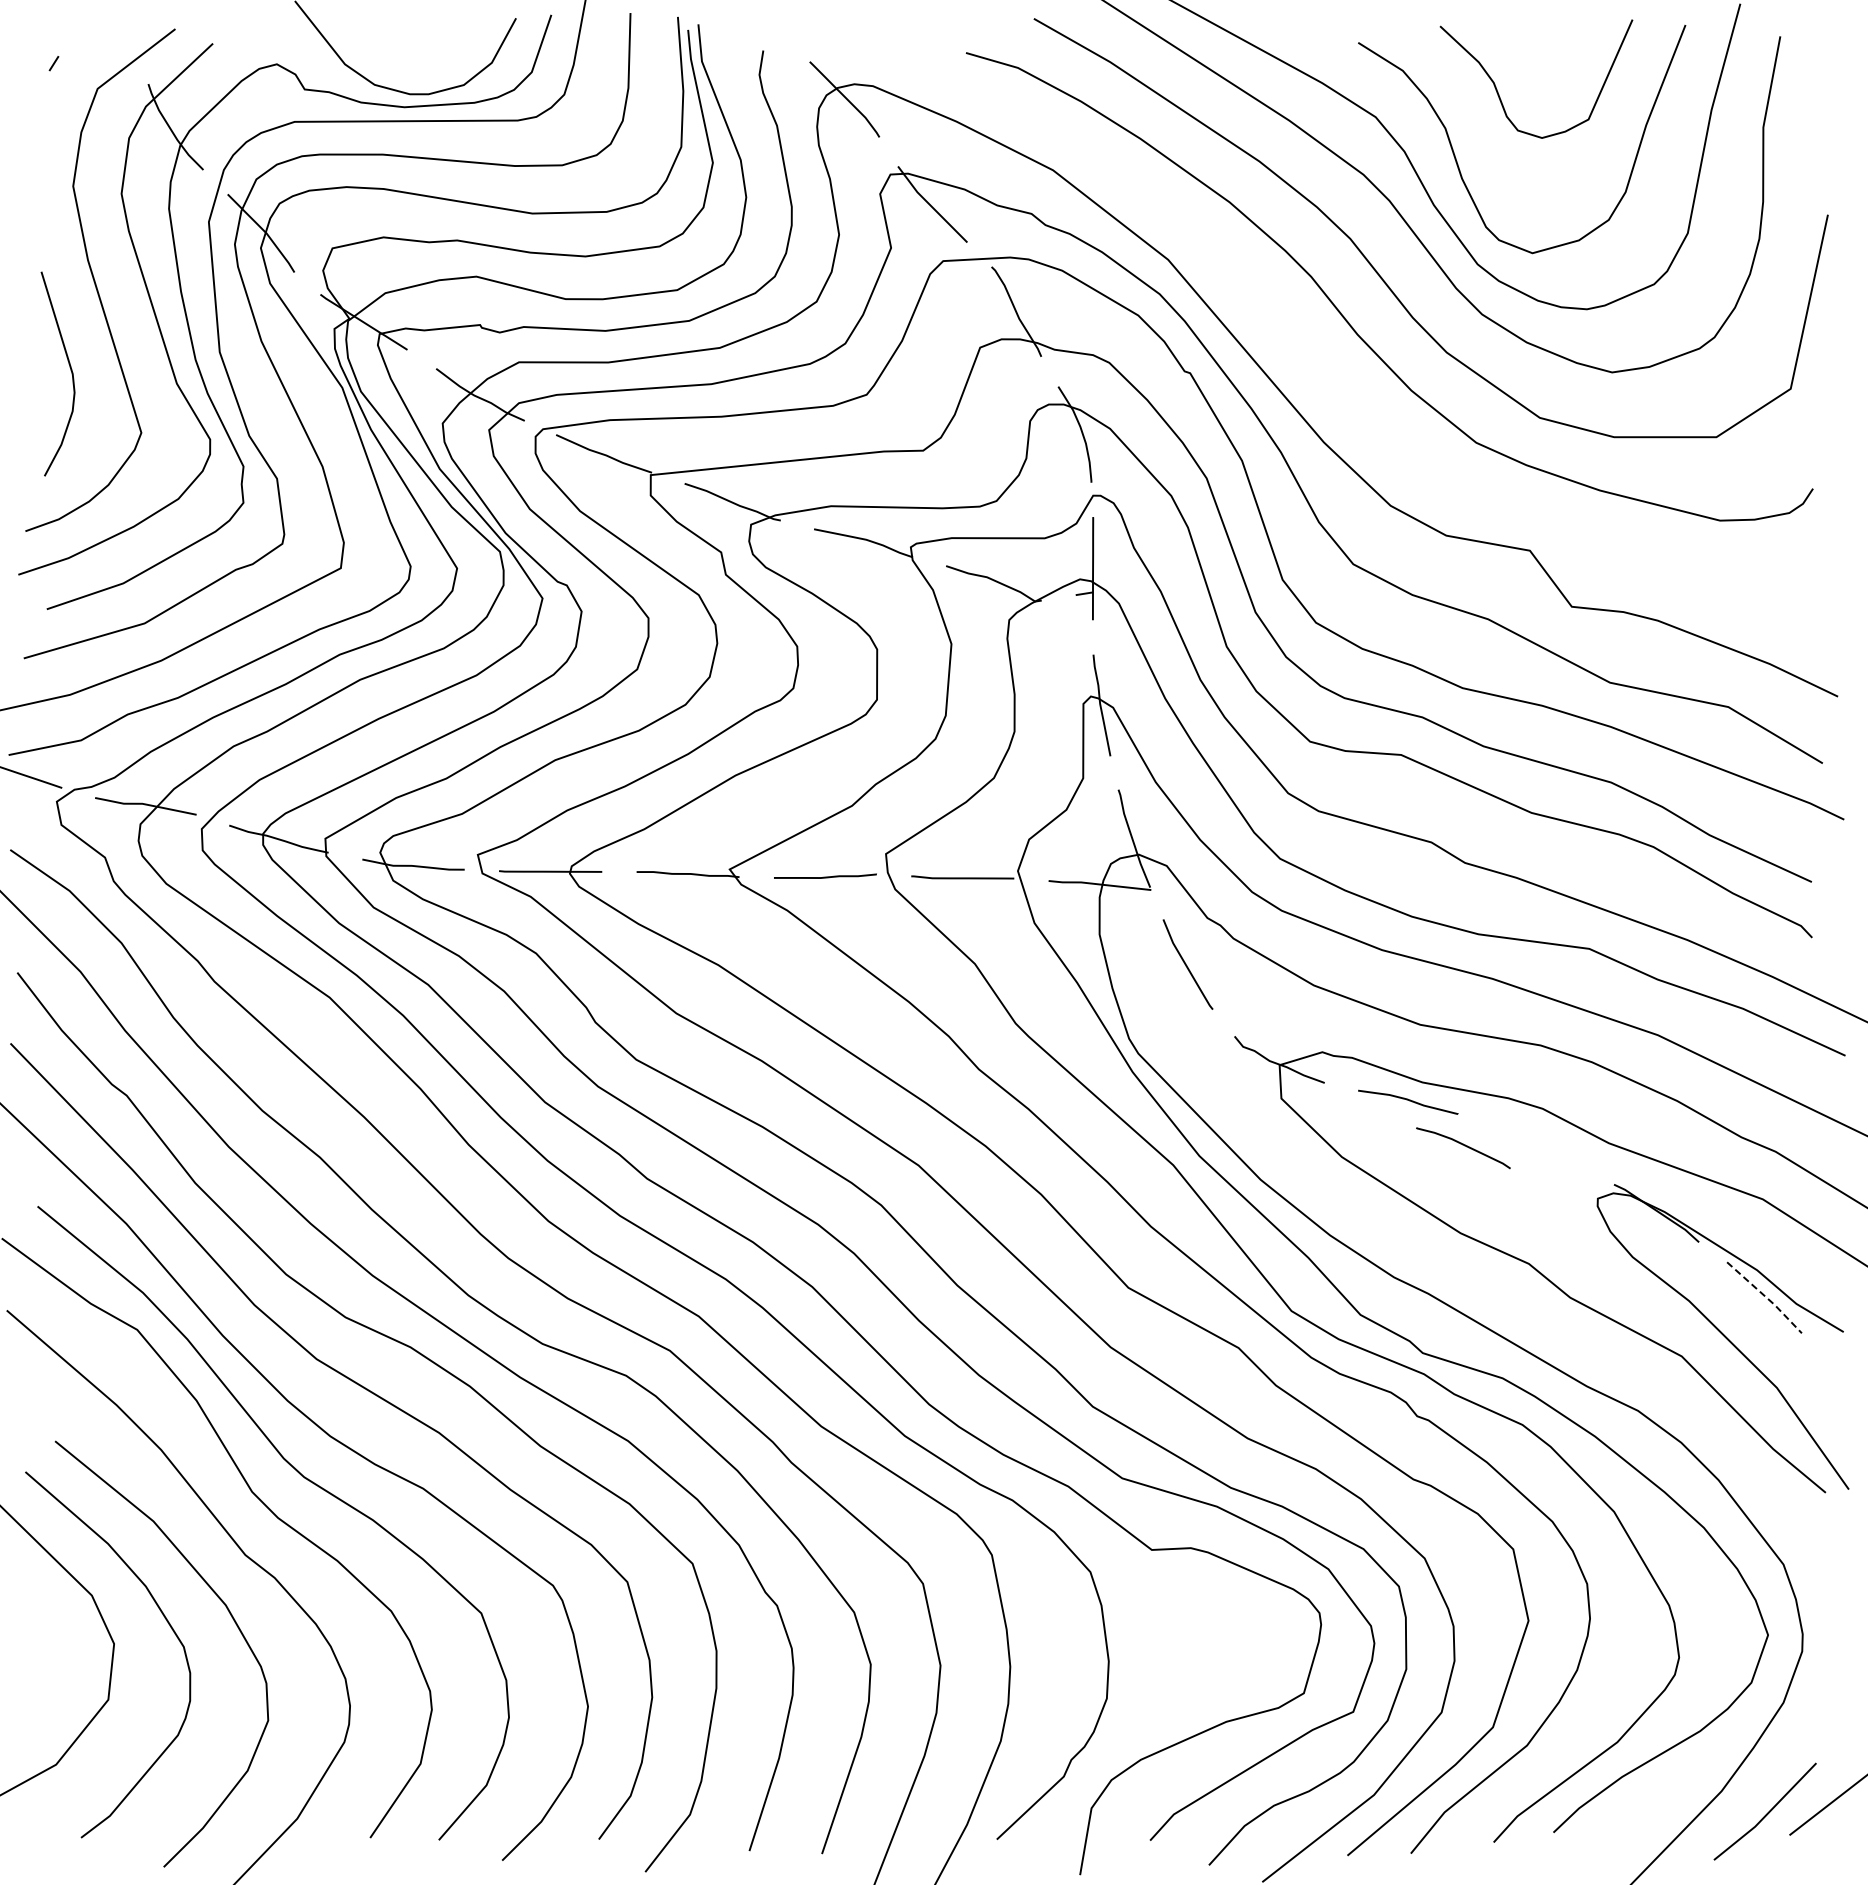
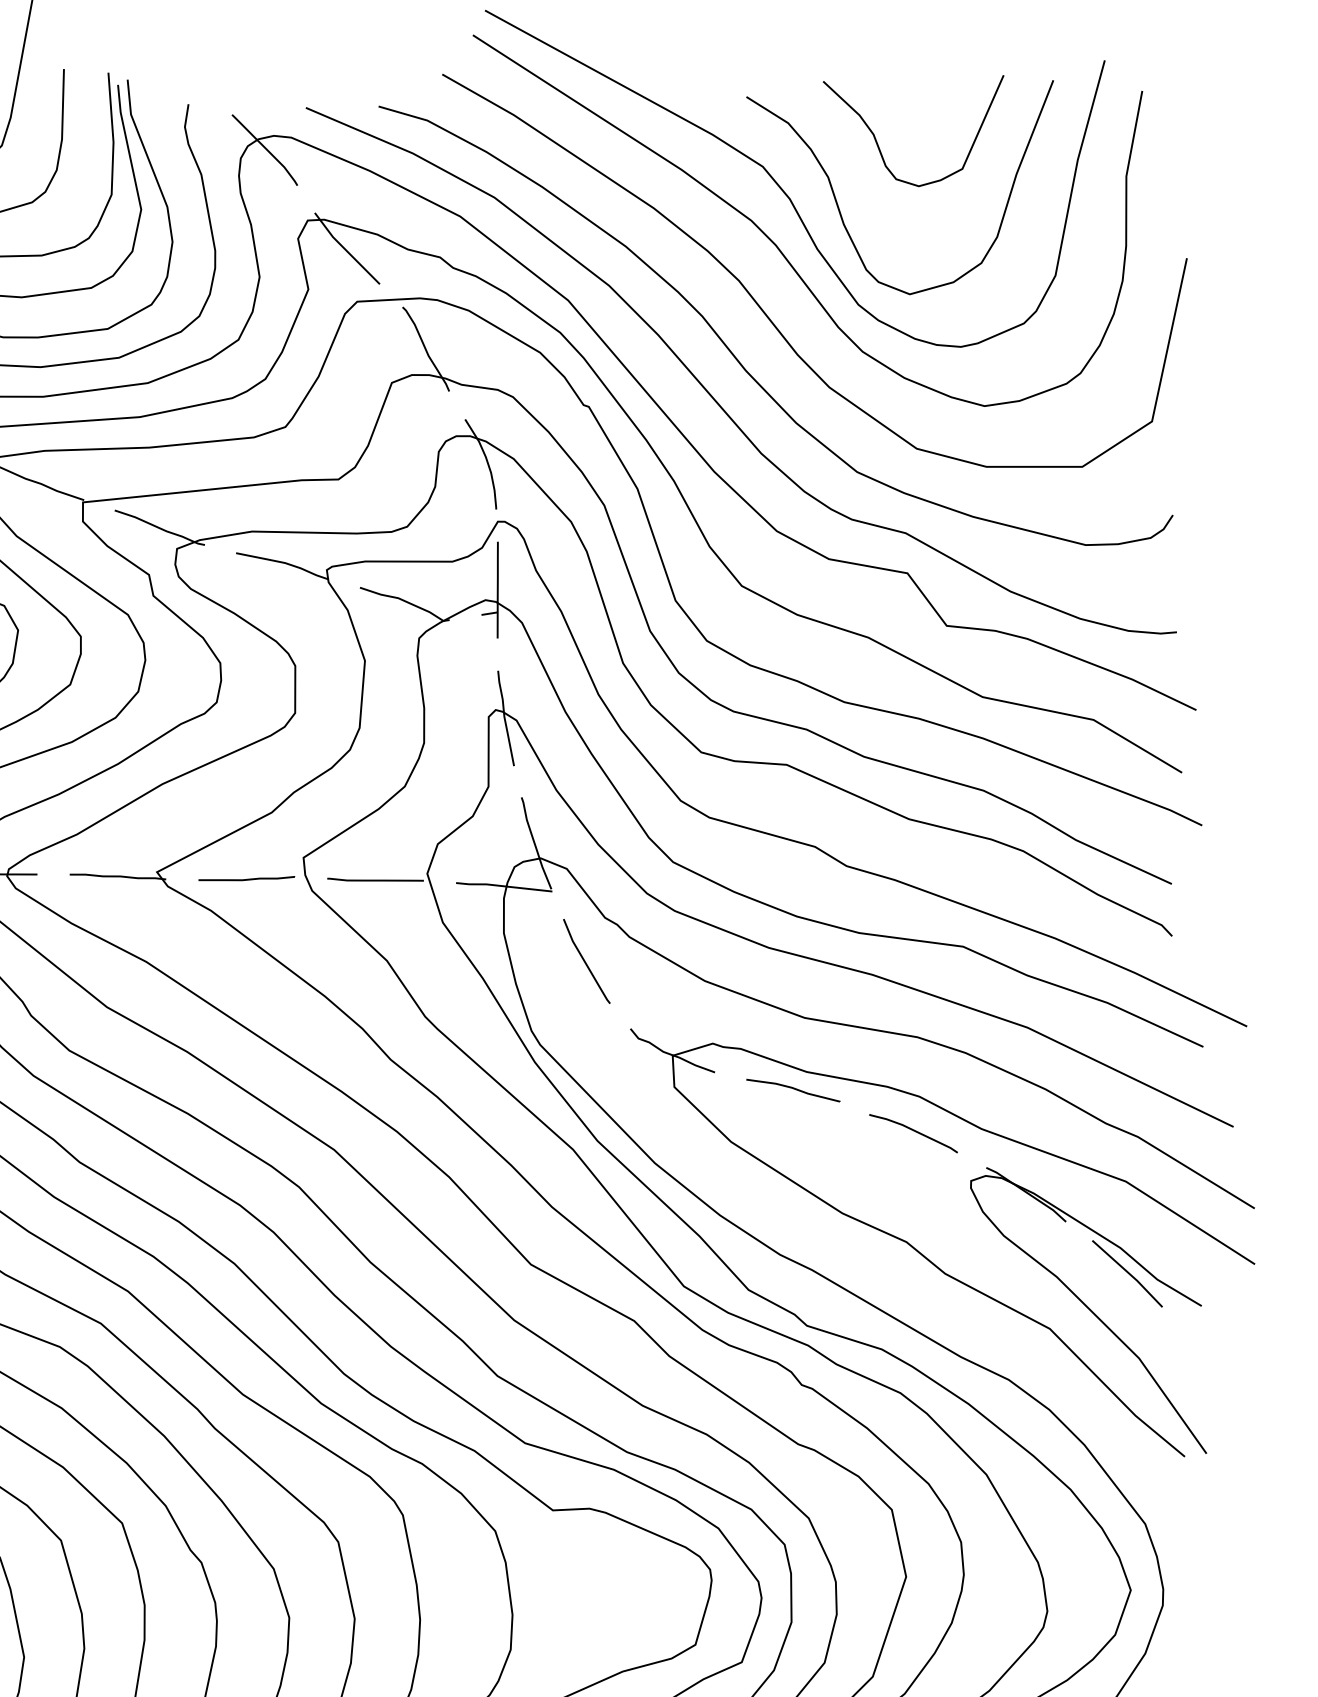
curve: (1320, 359) -> (711, 393), added
curve: (1464, 1146) -> (914, 1132), moved
line: (1766, 1297) -> (1129, 1273), dashed -> solid

